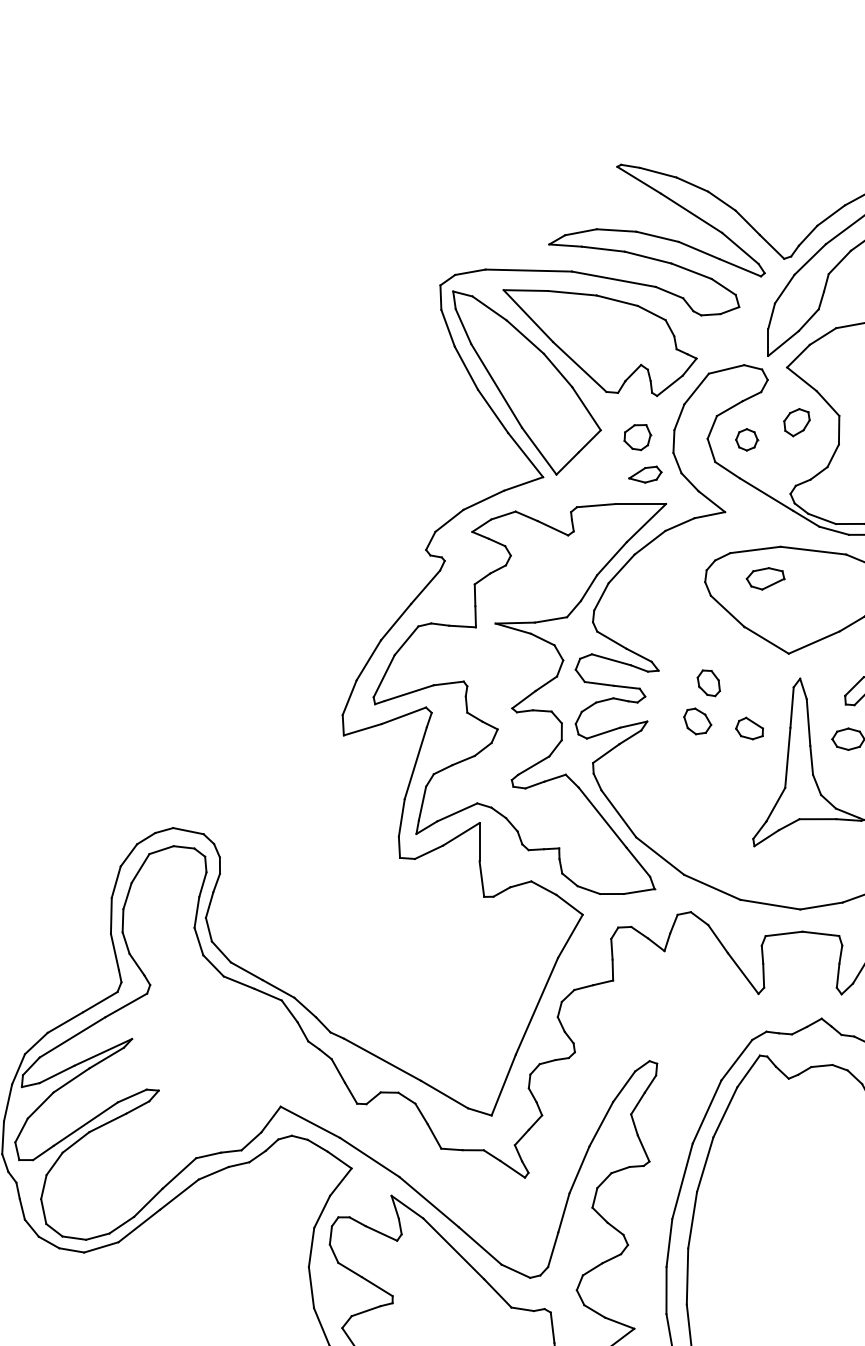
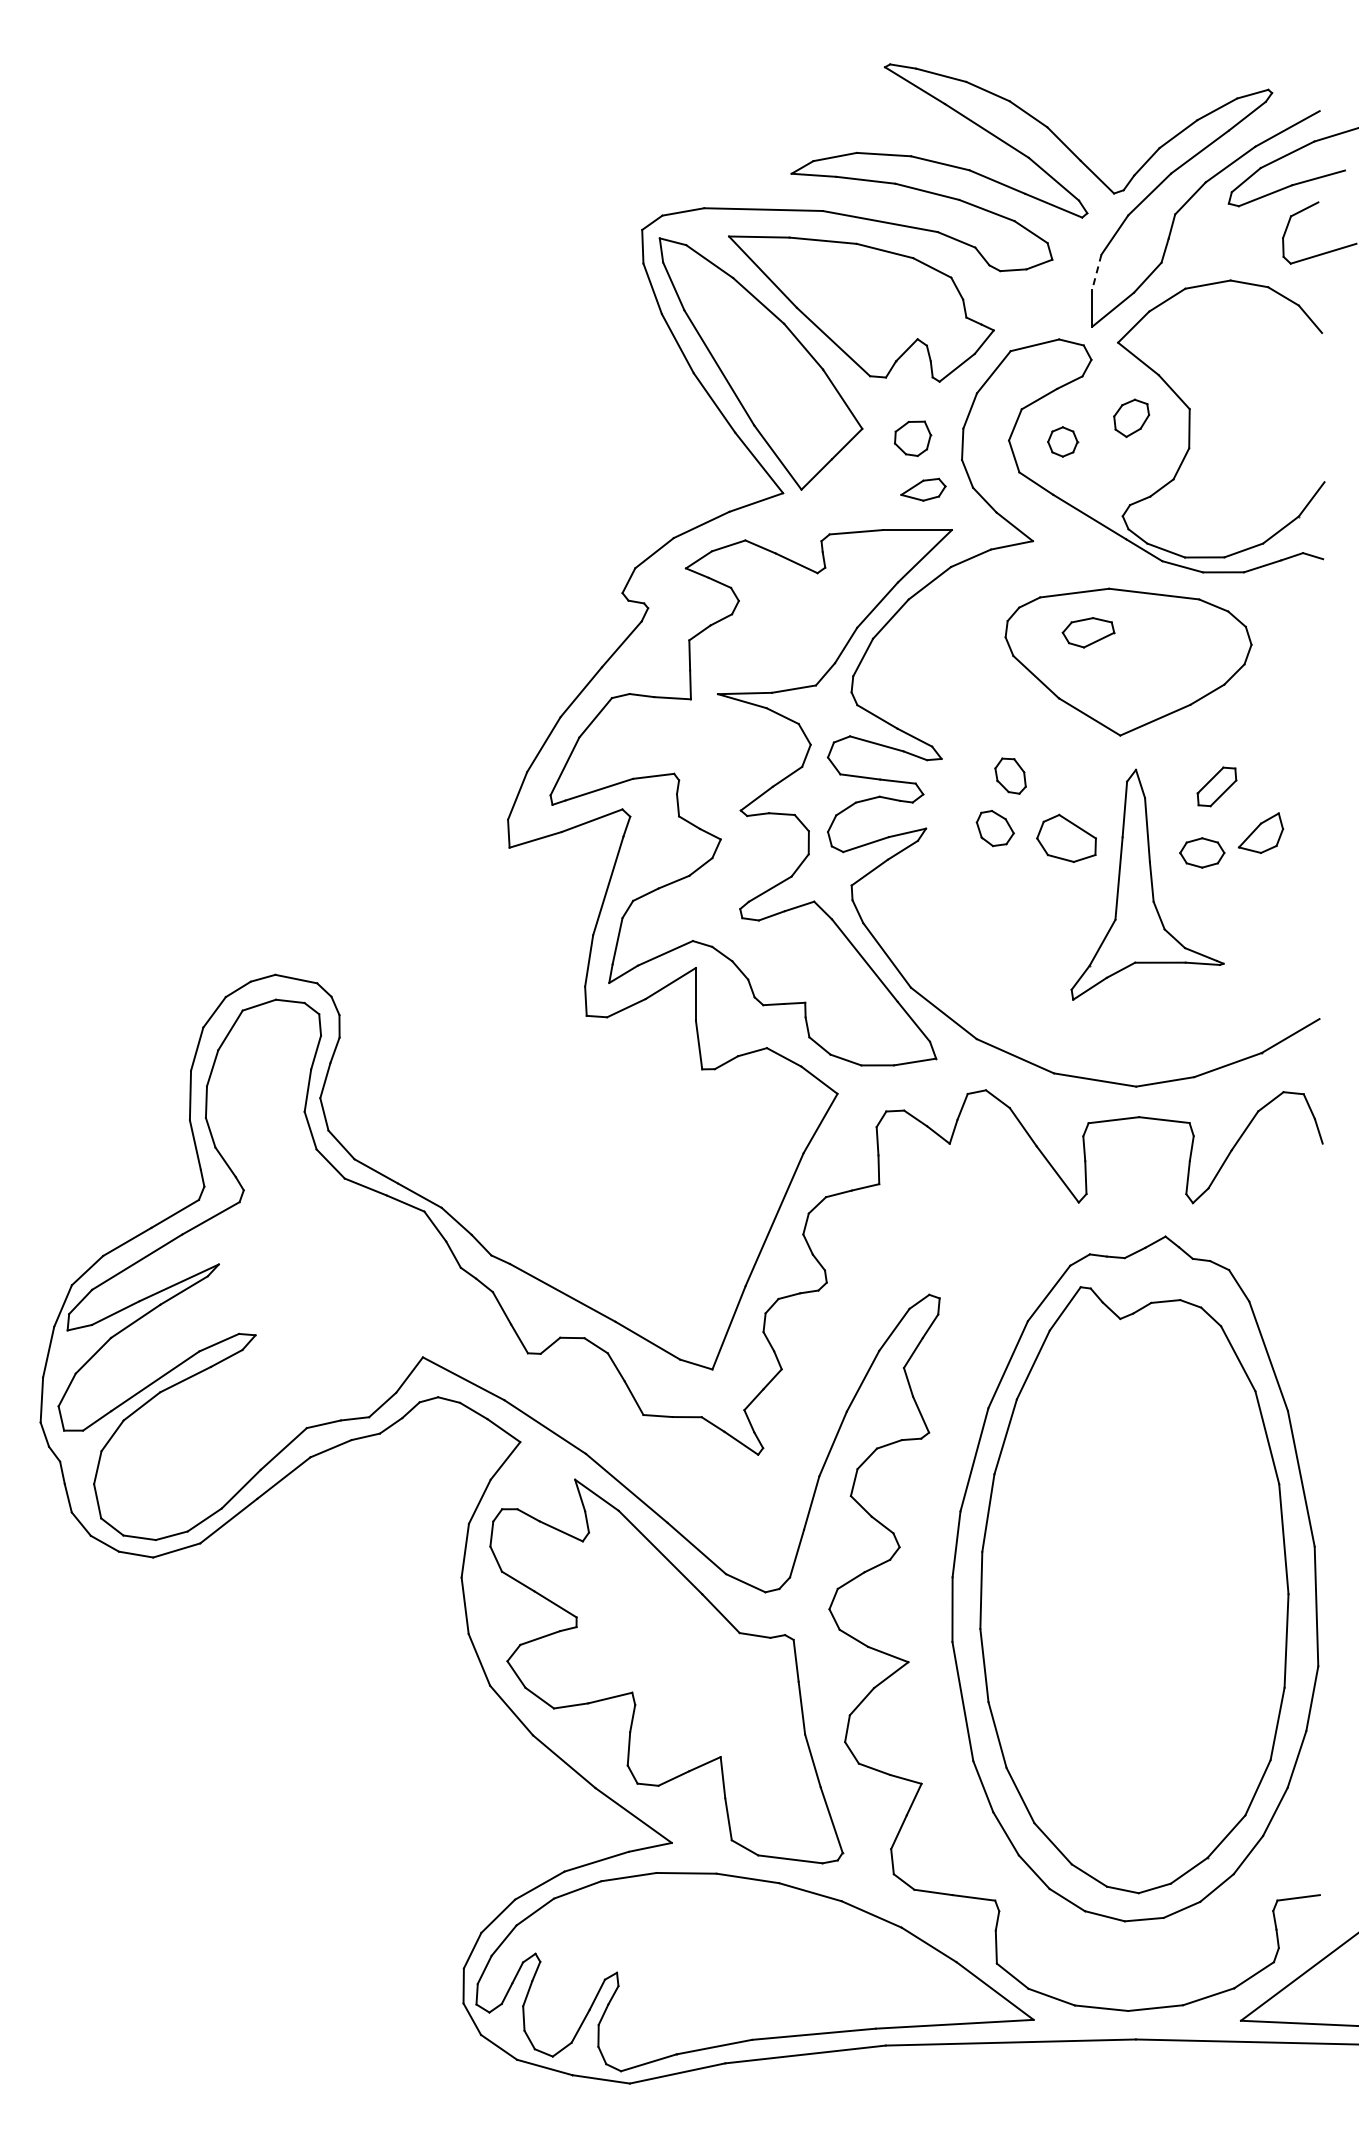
line: (771, 316) -> (1096, 272), solid -> dashed
part: (749, 727) -> (1066, 837), size x1.6

